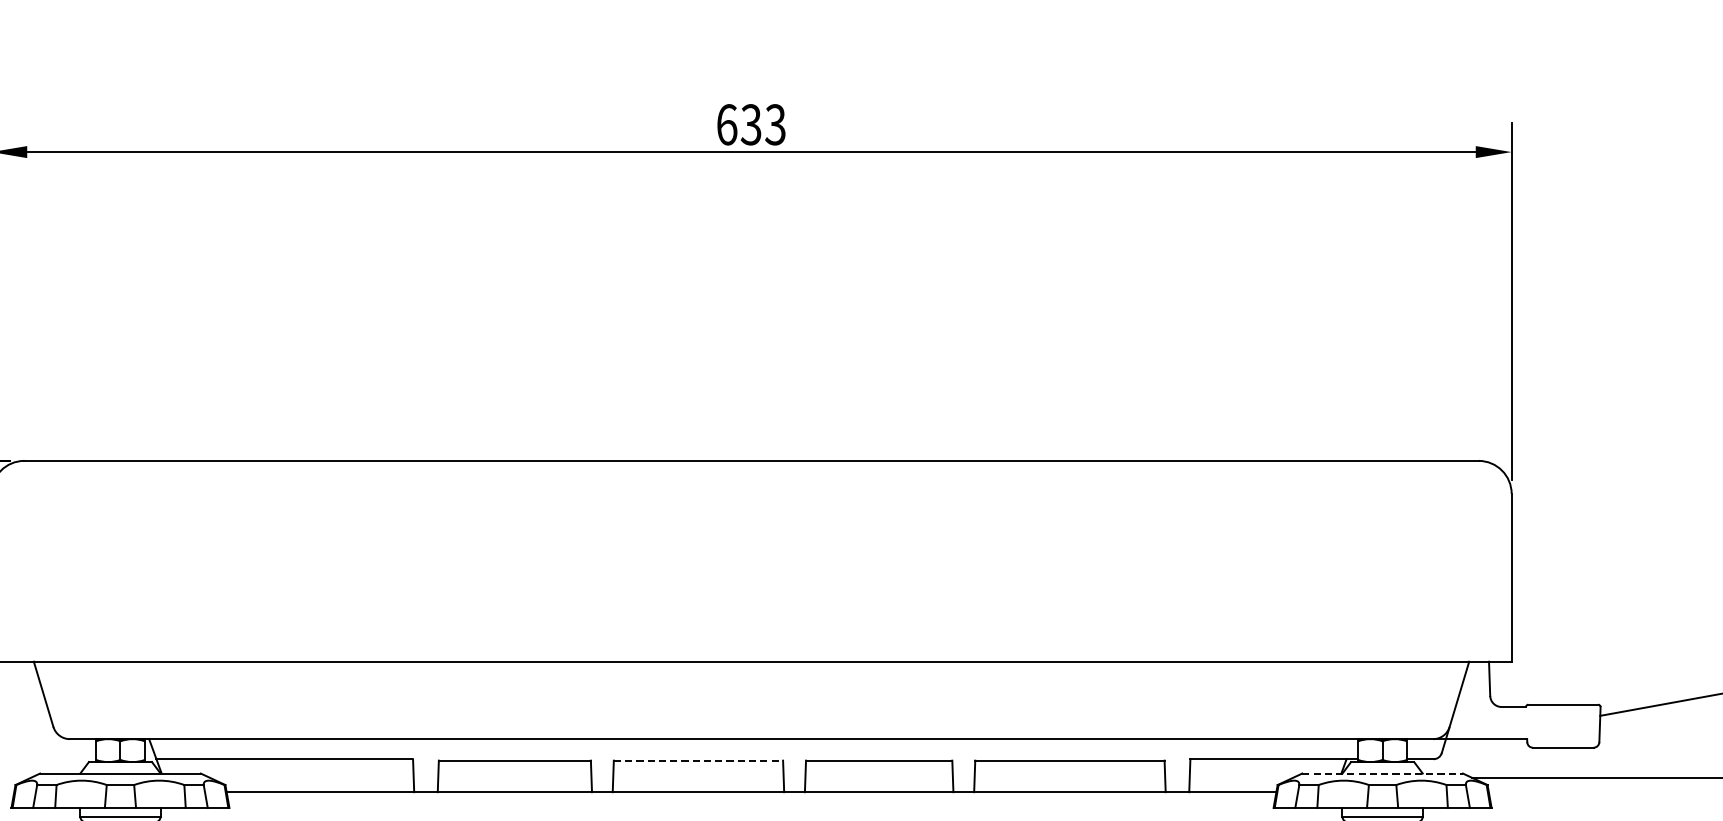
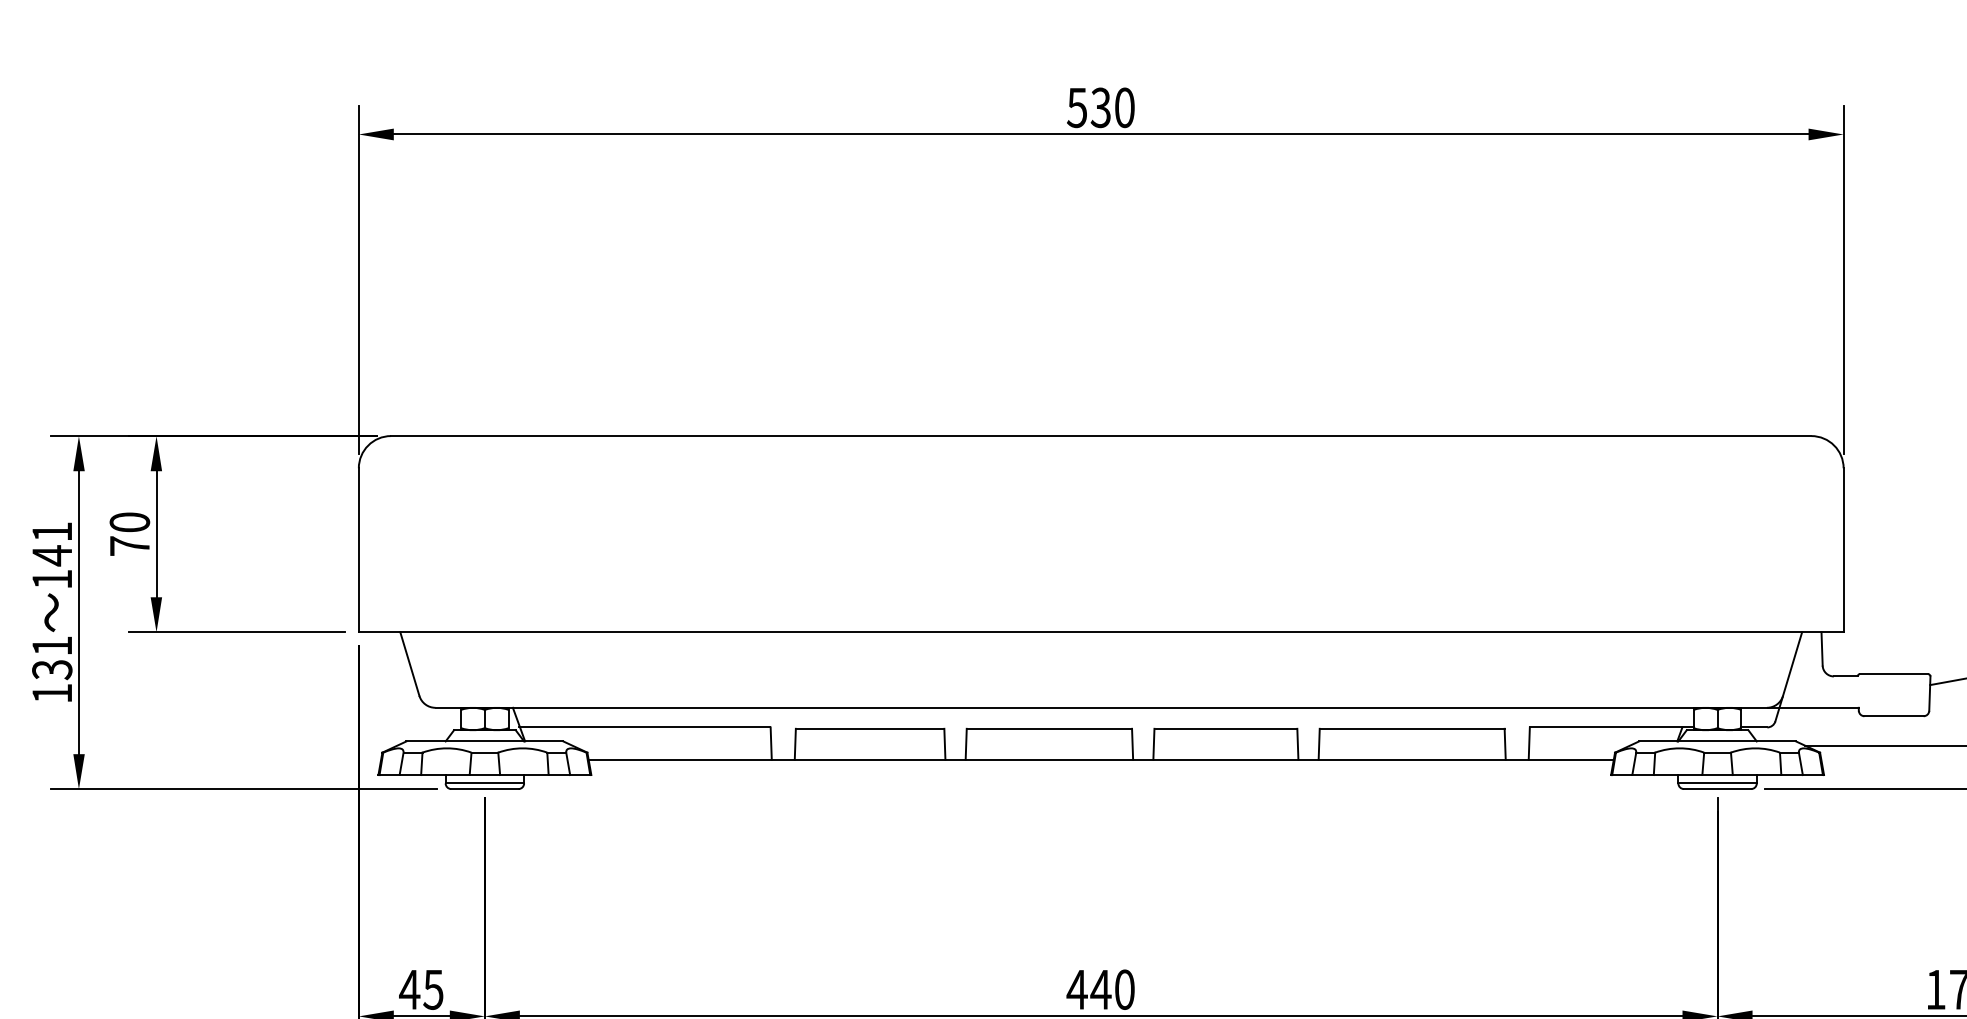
text: (750, 124) -> (1100, 107), 633 -> 530
line: (698, 760) -> (1049, 728), dashed -> solid
line: (1383, 773) -> (1718, 741), dashed -> solid

